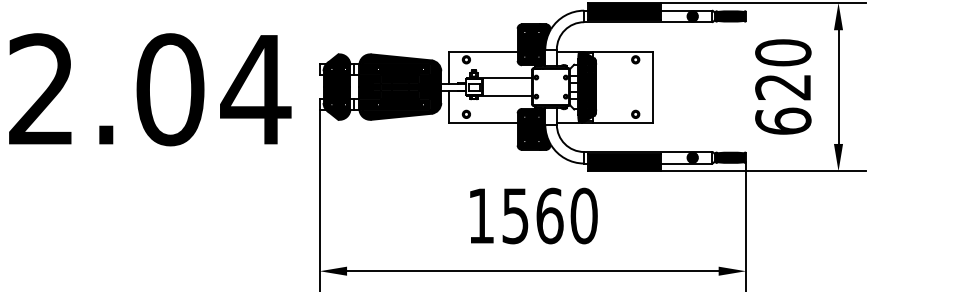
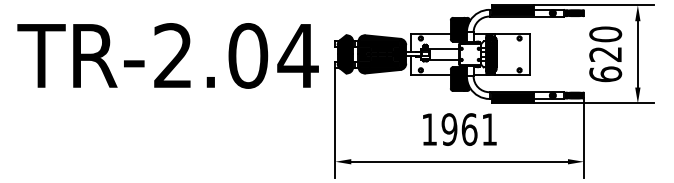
text: (549, 215) -> (469, 129), 1560 -> 1961

